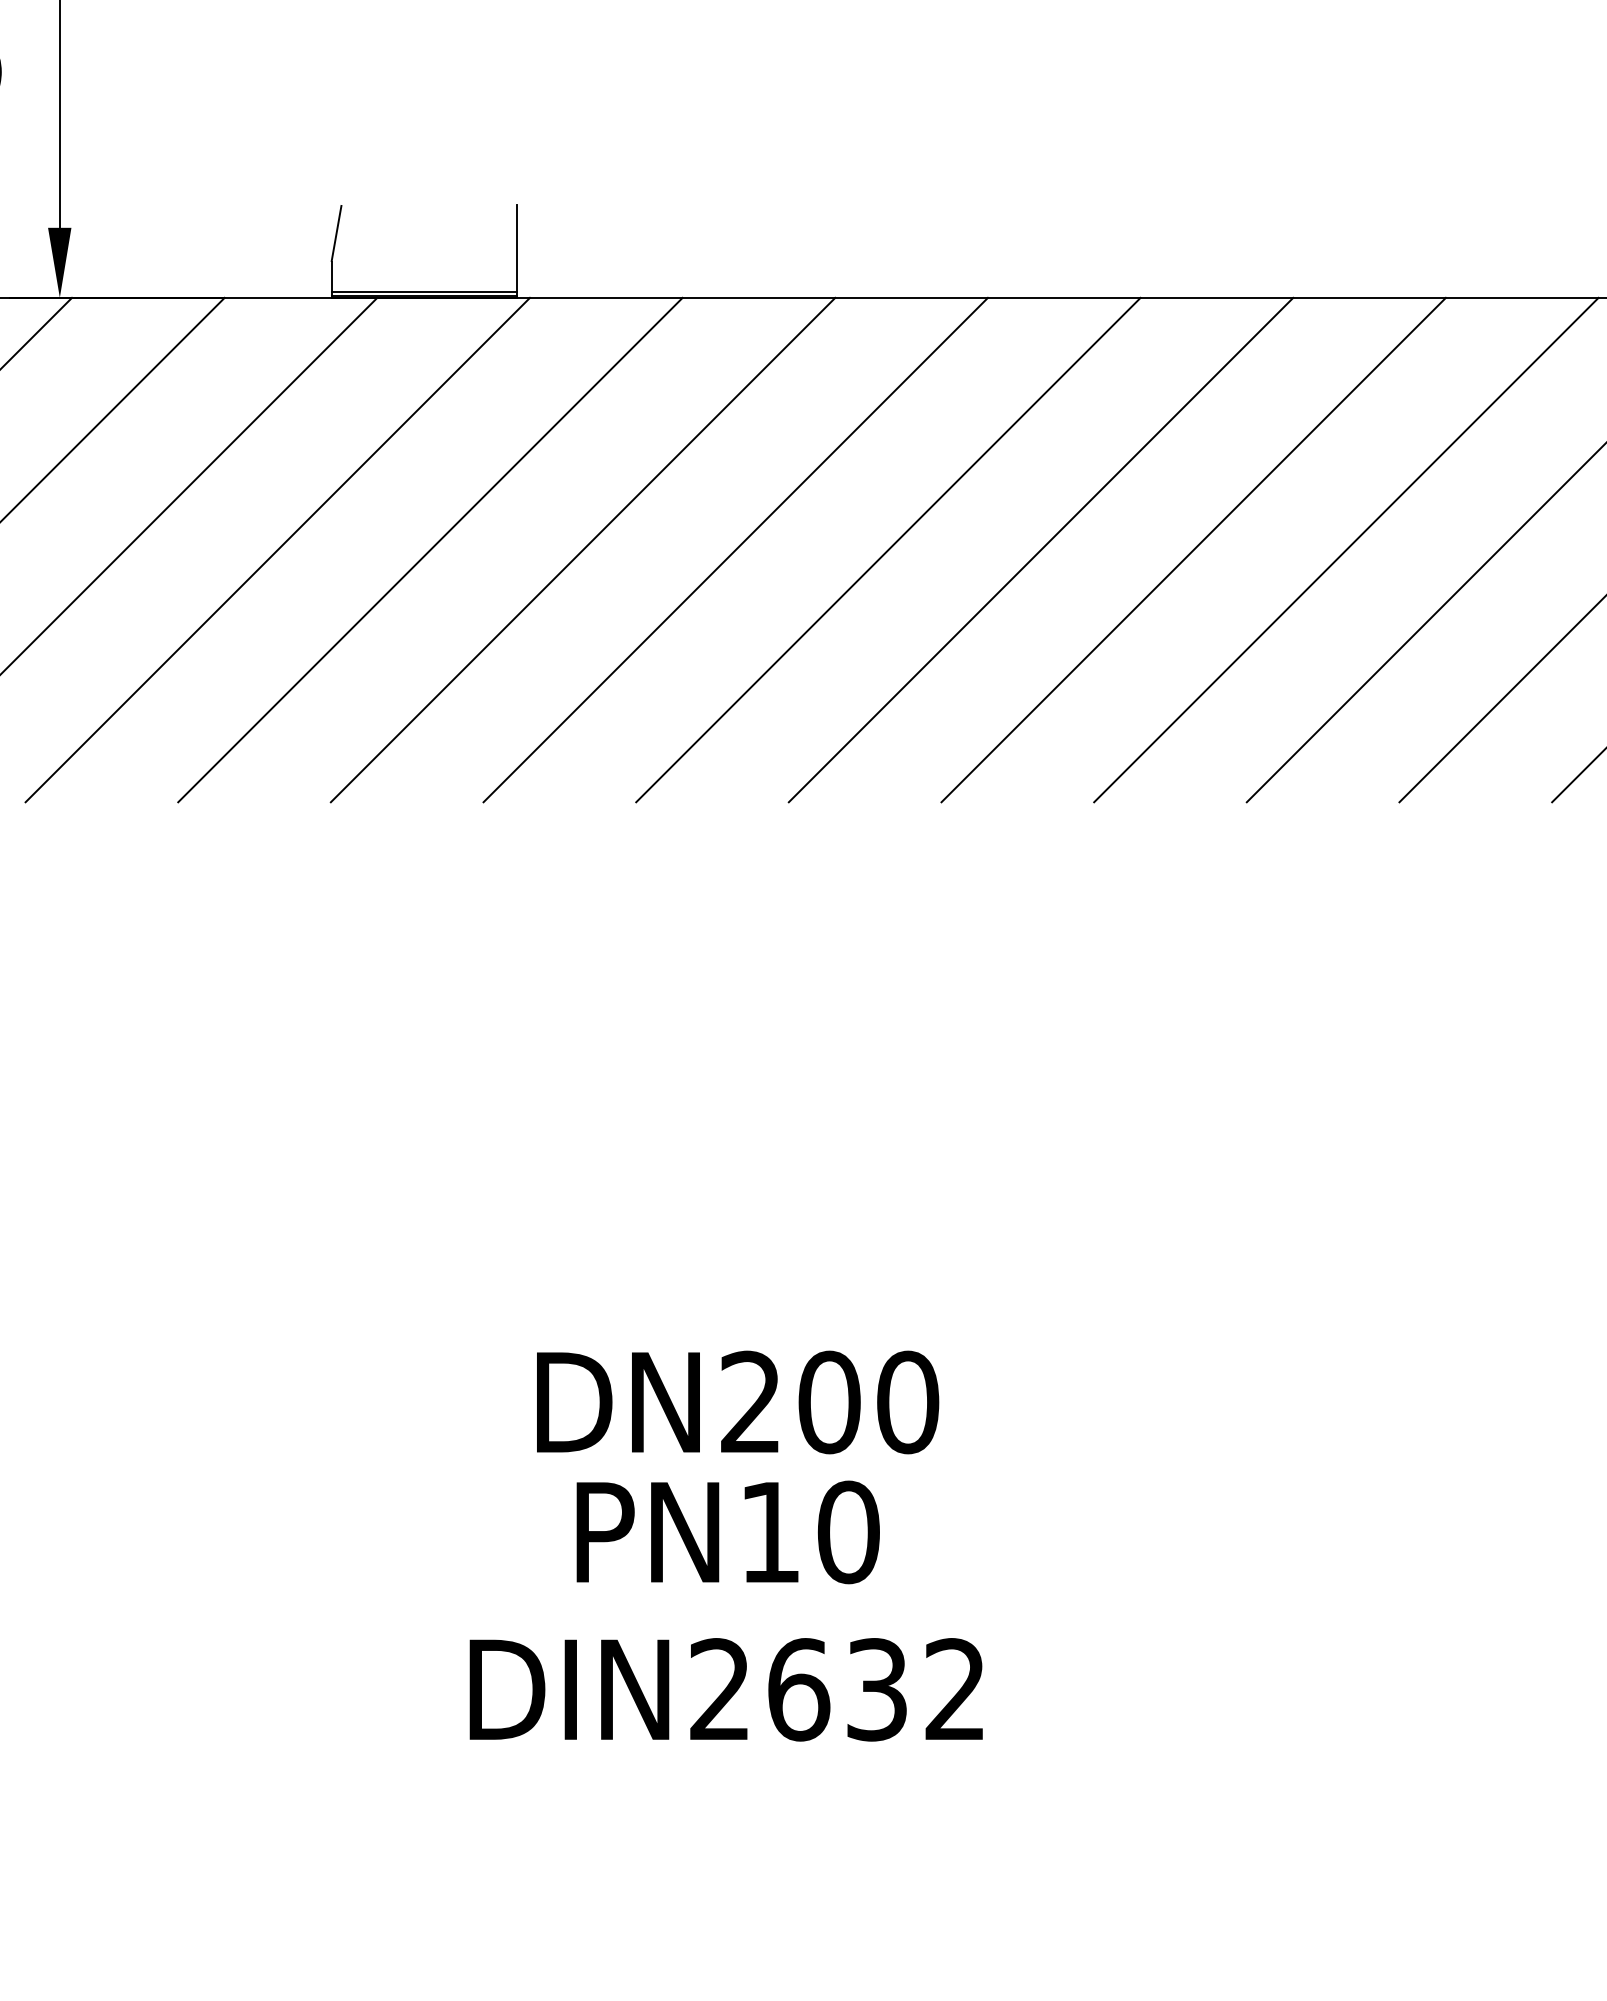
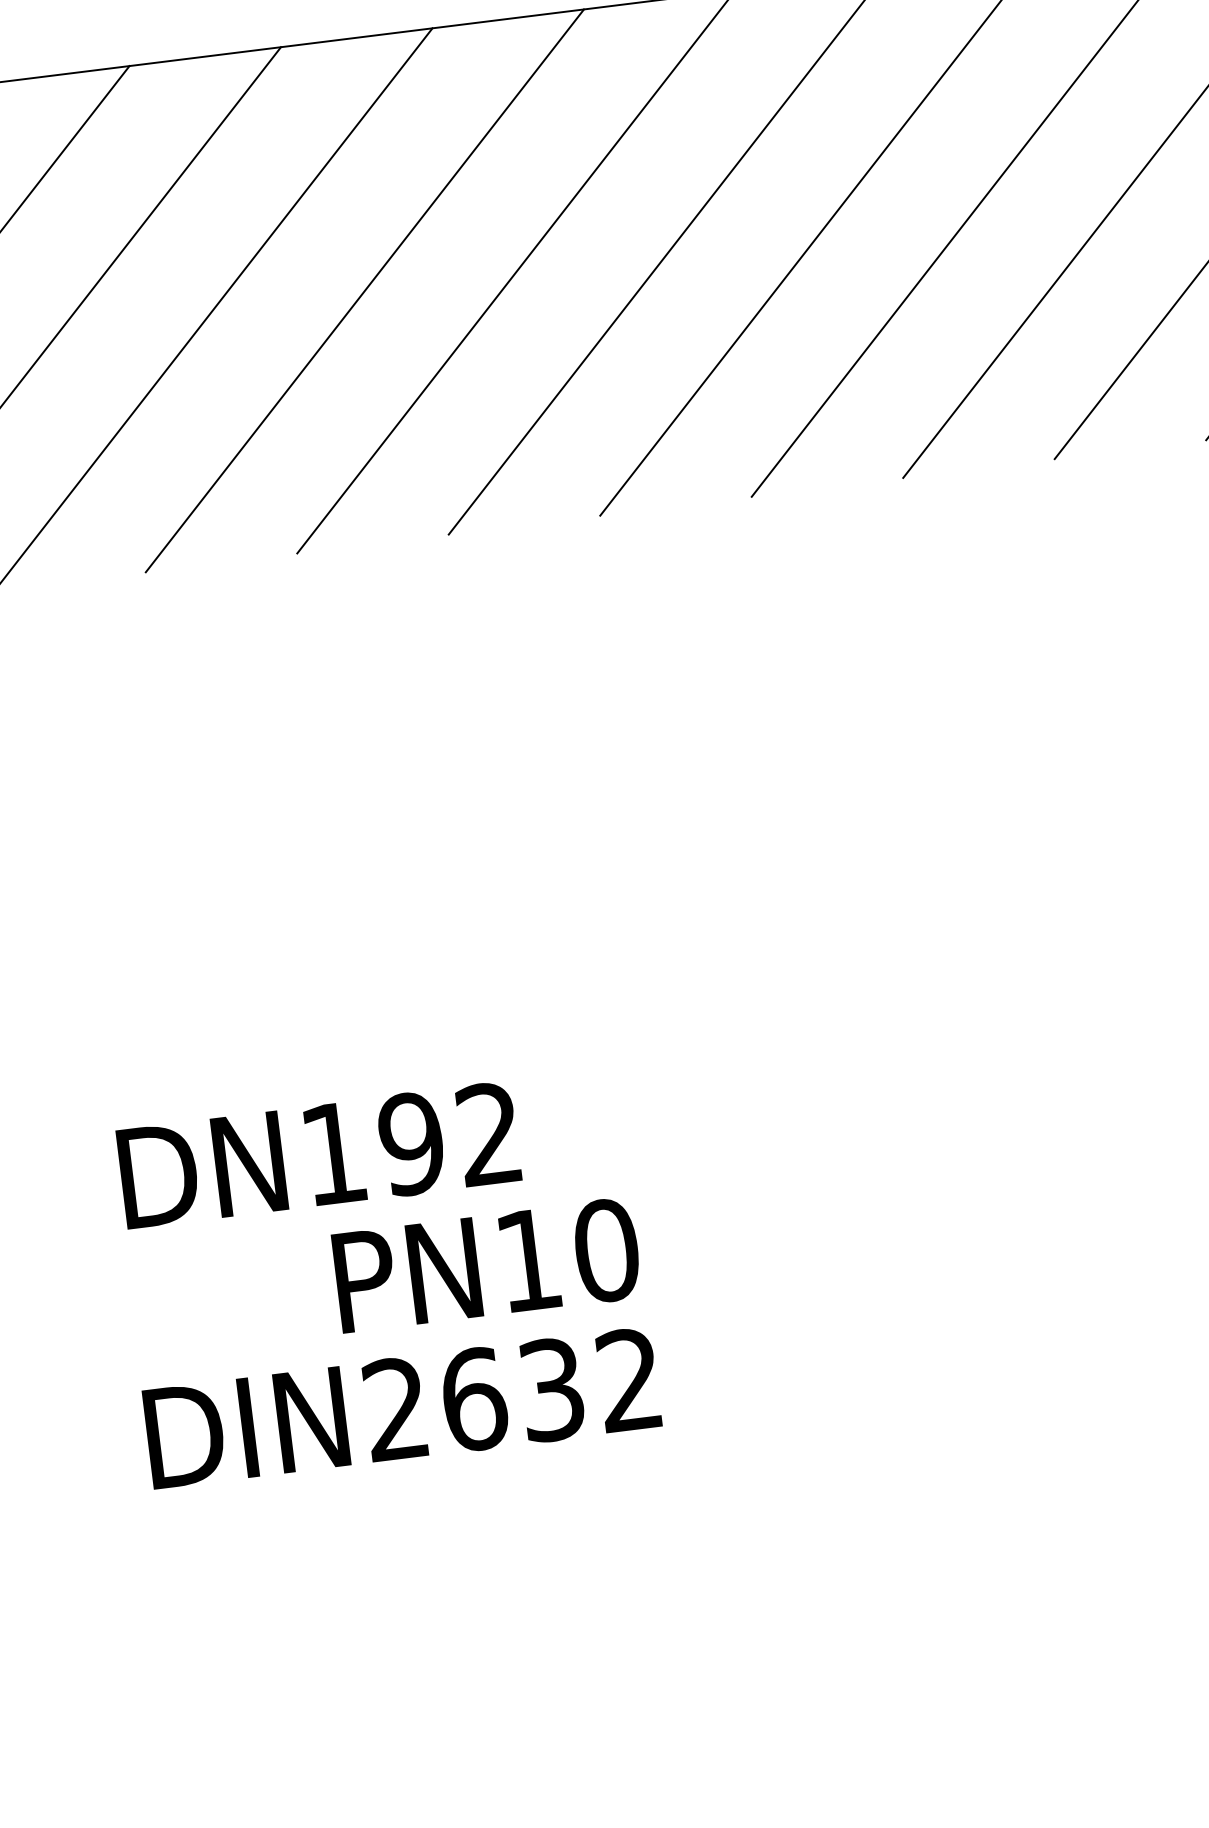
text: (830, 1402) -> (412, 1143), DN200 -> DN192
text: (727, 1532) -> (486, 1265), moved
text: (725, 1689) -> (401, 1408), moved

